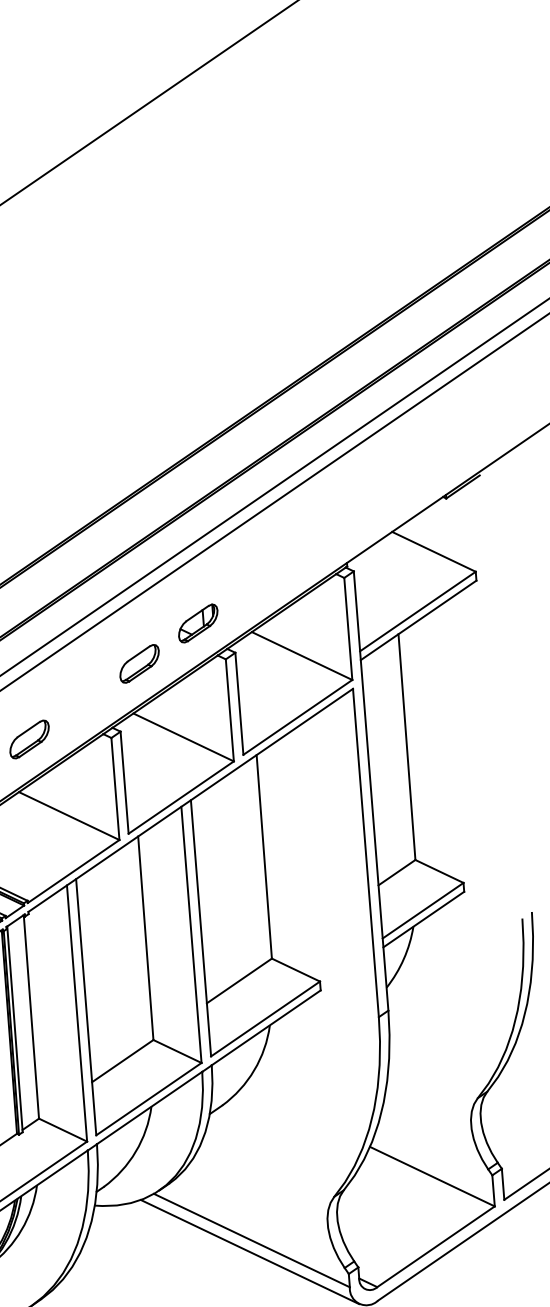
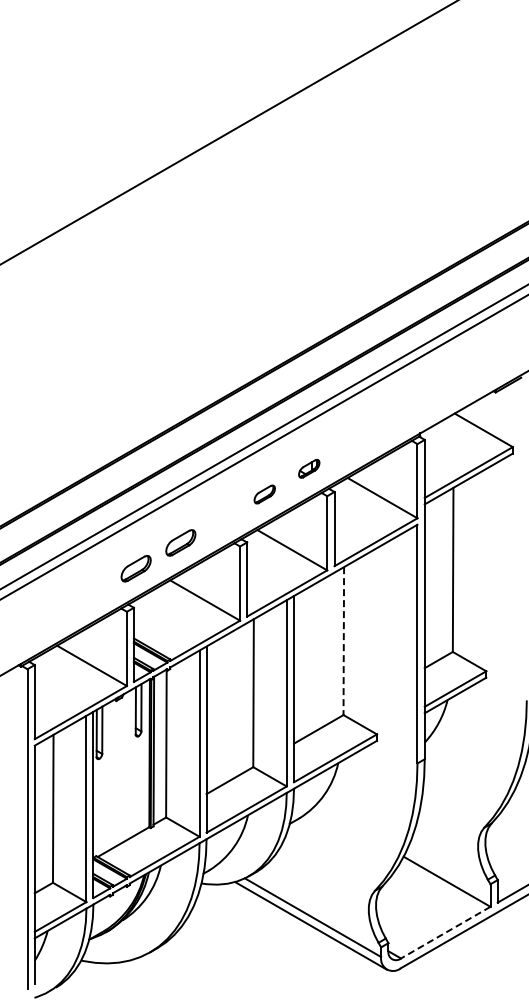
part: (197, 623) -> (308, 468), size x0.7
part: (139, 663) -> (264, 494), size x0.7
line: (263, 857) -> (343, 641), solid -> dashed
line: (435, 1246) -> (445, 932), solid -> dashed

